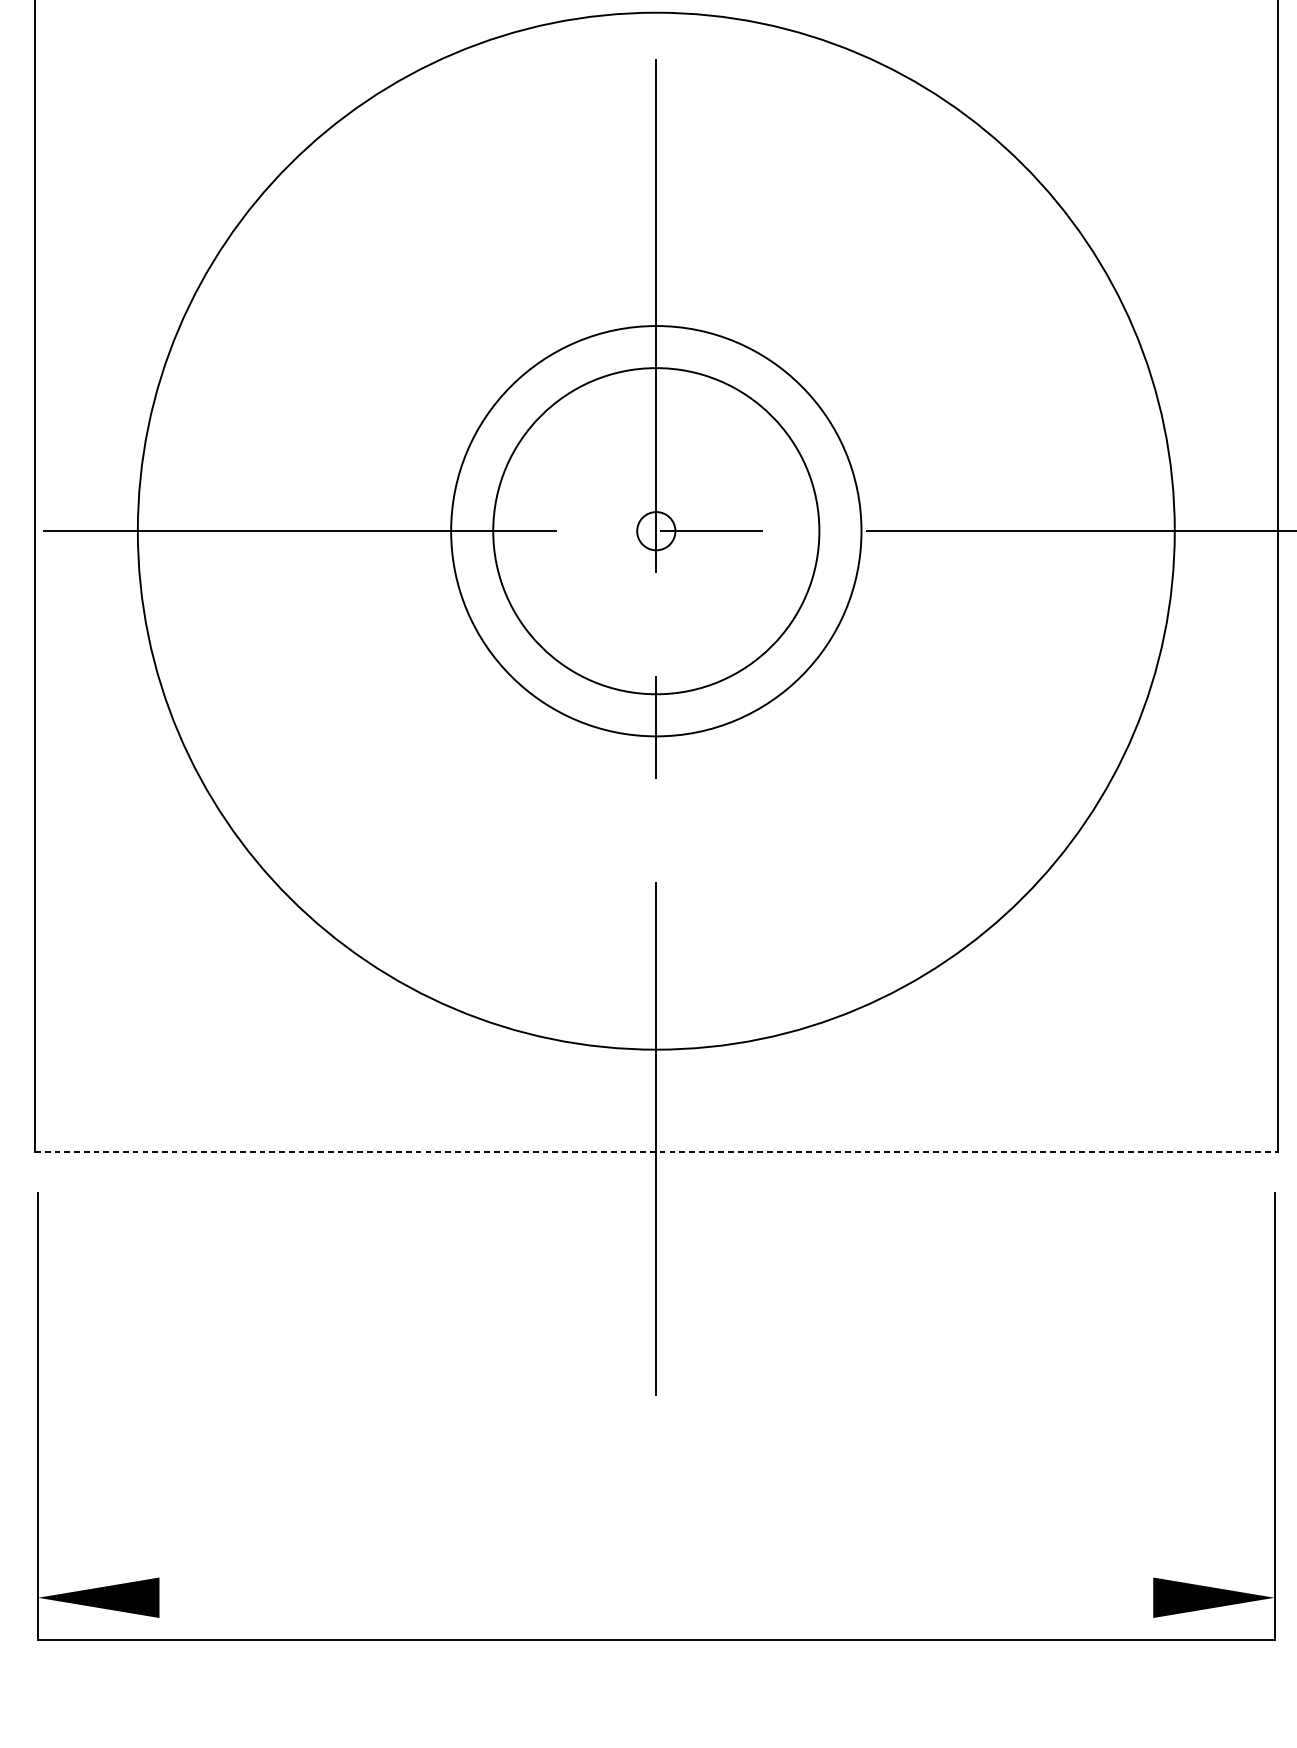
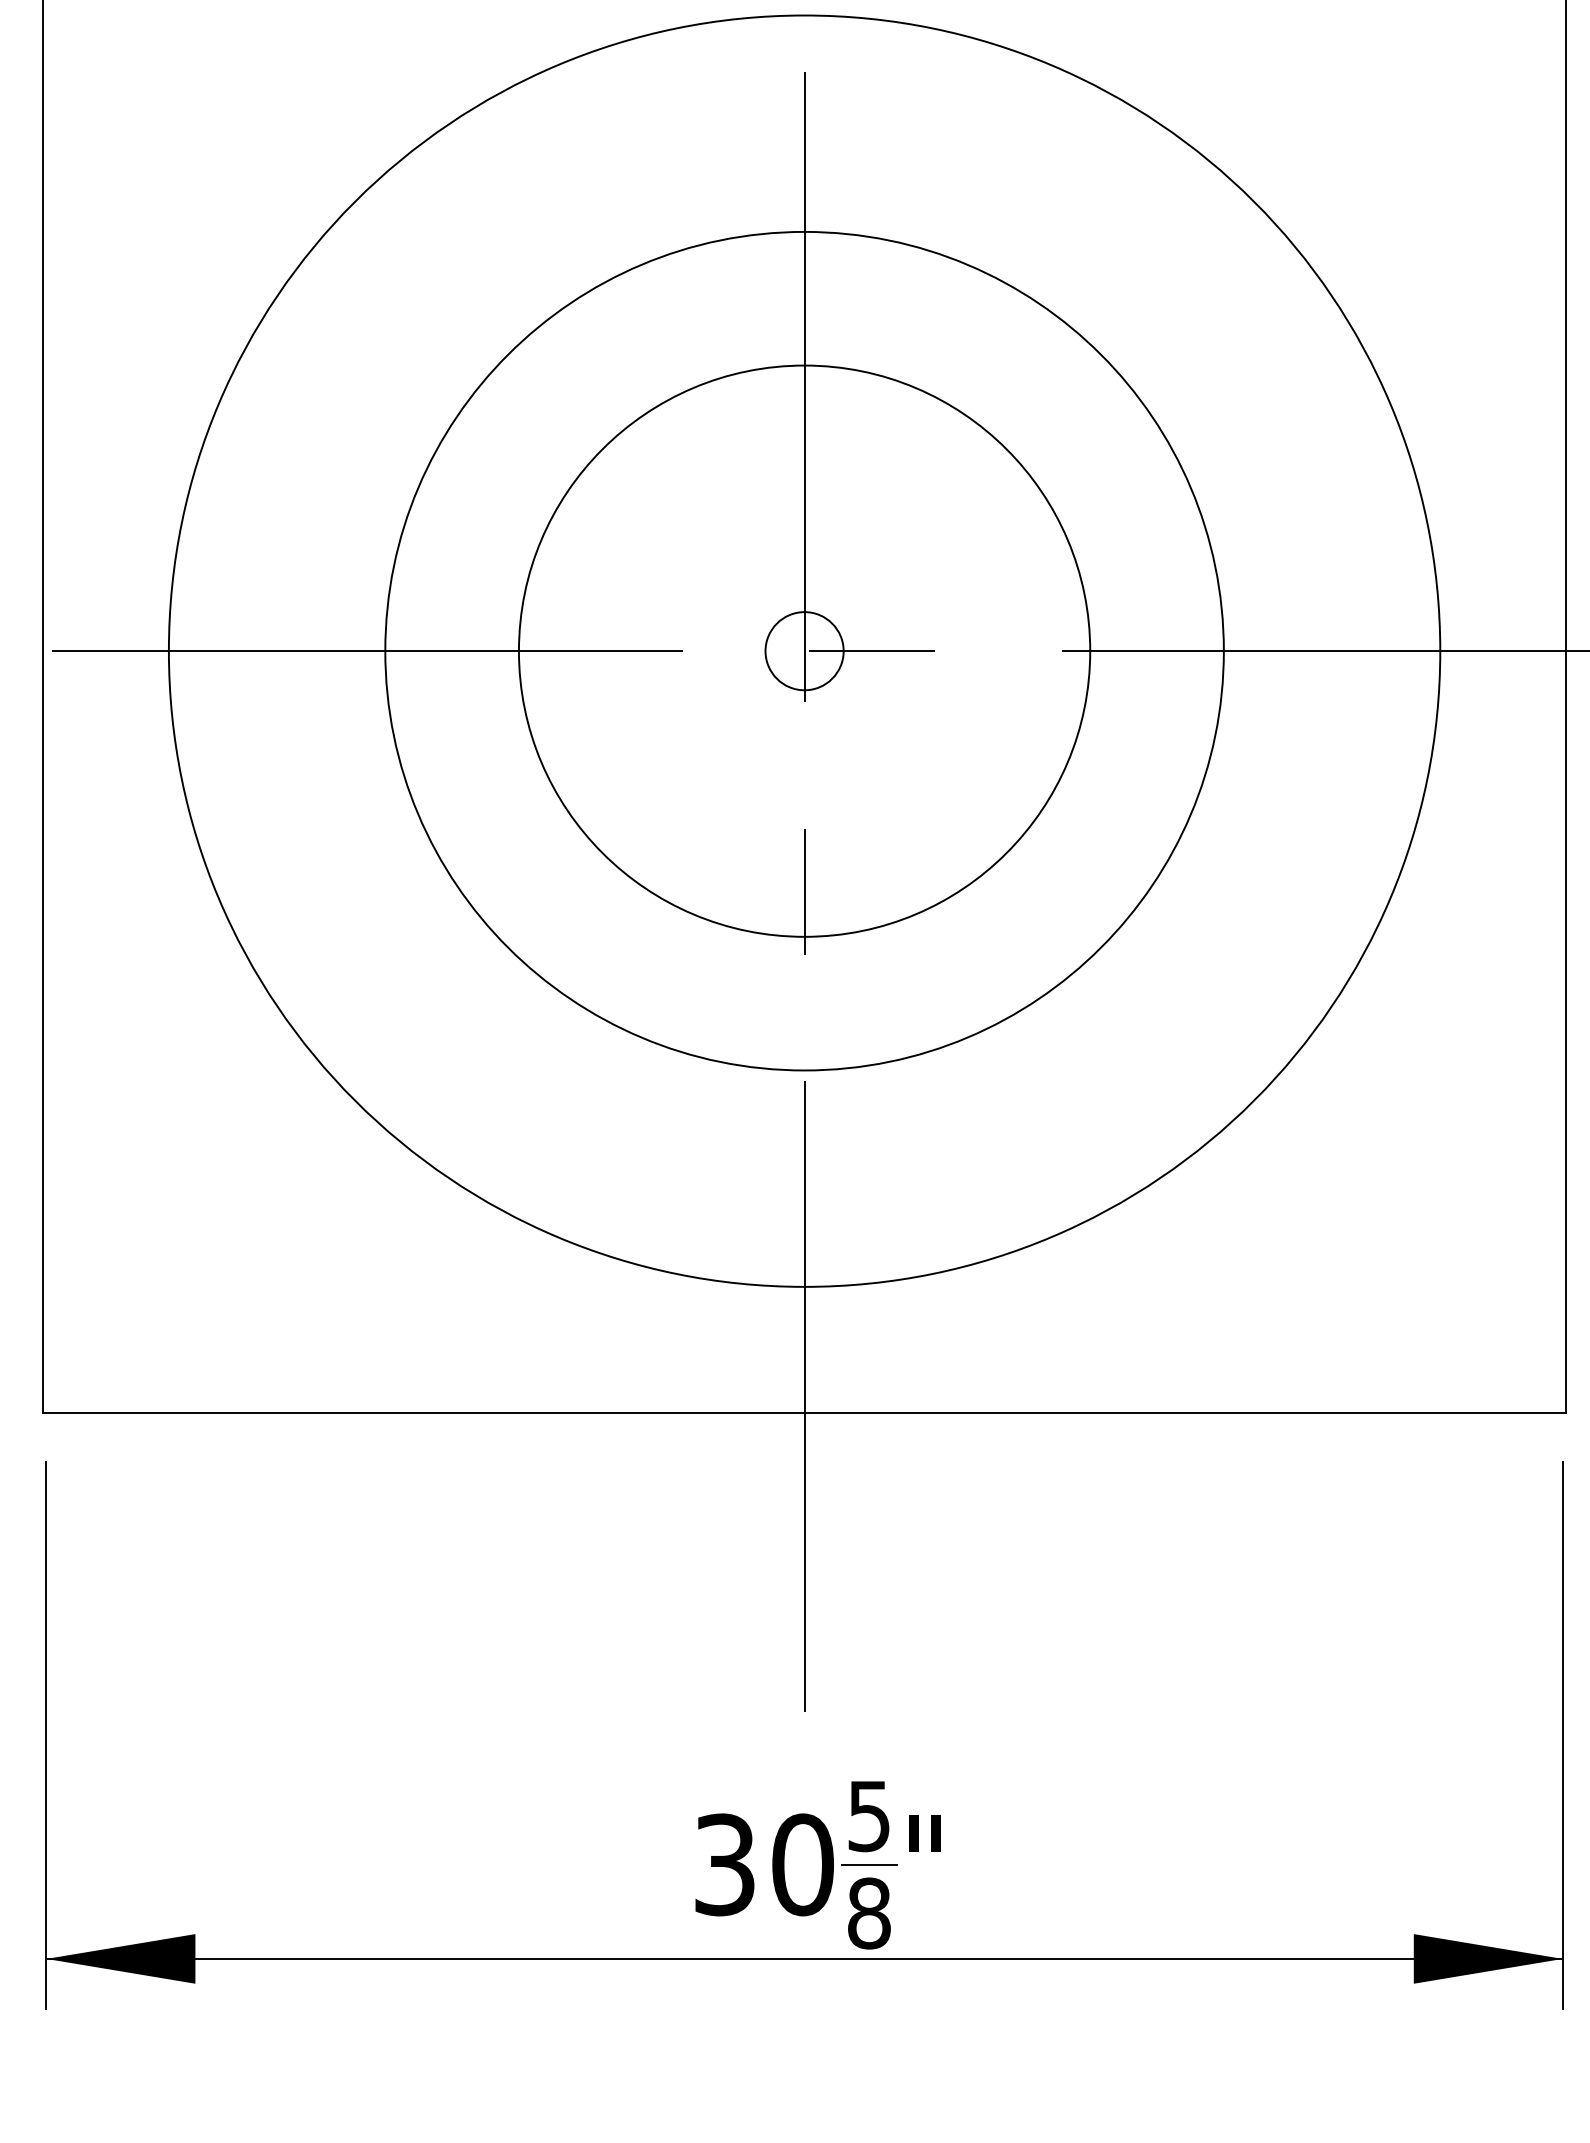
circle: (656, 530) -> (804, 650), size x1.43
circle: (656, 530) -> (804, 650), size x1.67
circle: (656, 531) -> (804, 651), size x1.67
line: (656, 1152) -> (804, 1412), dashed -> solid
part: (666, 1521) -> (817, 1865), added
line: (656, 1639) -> (804, 1958), moved

